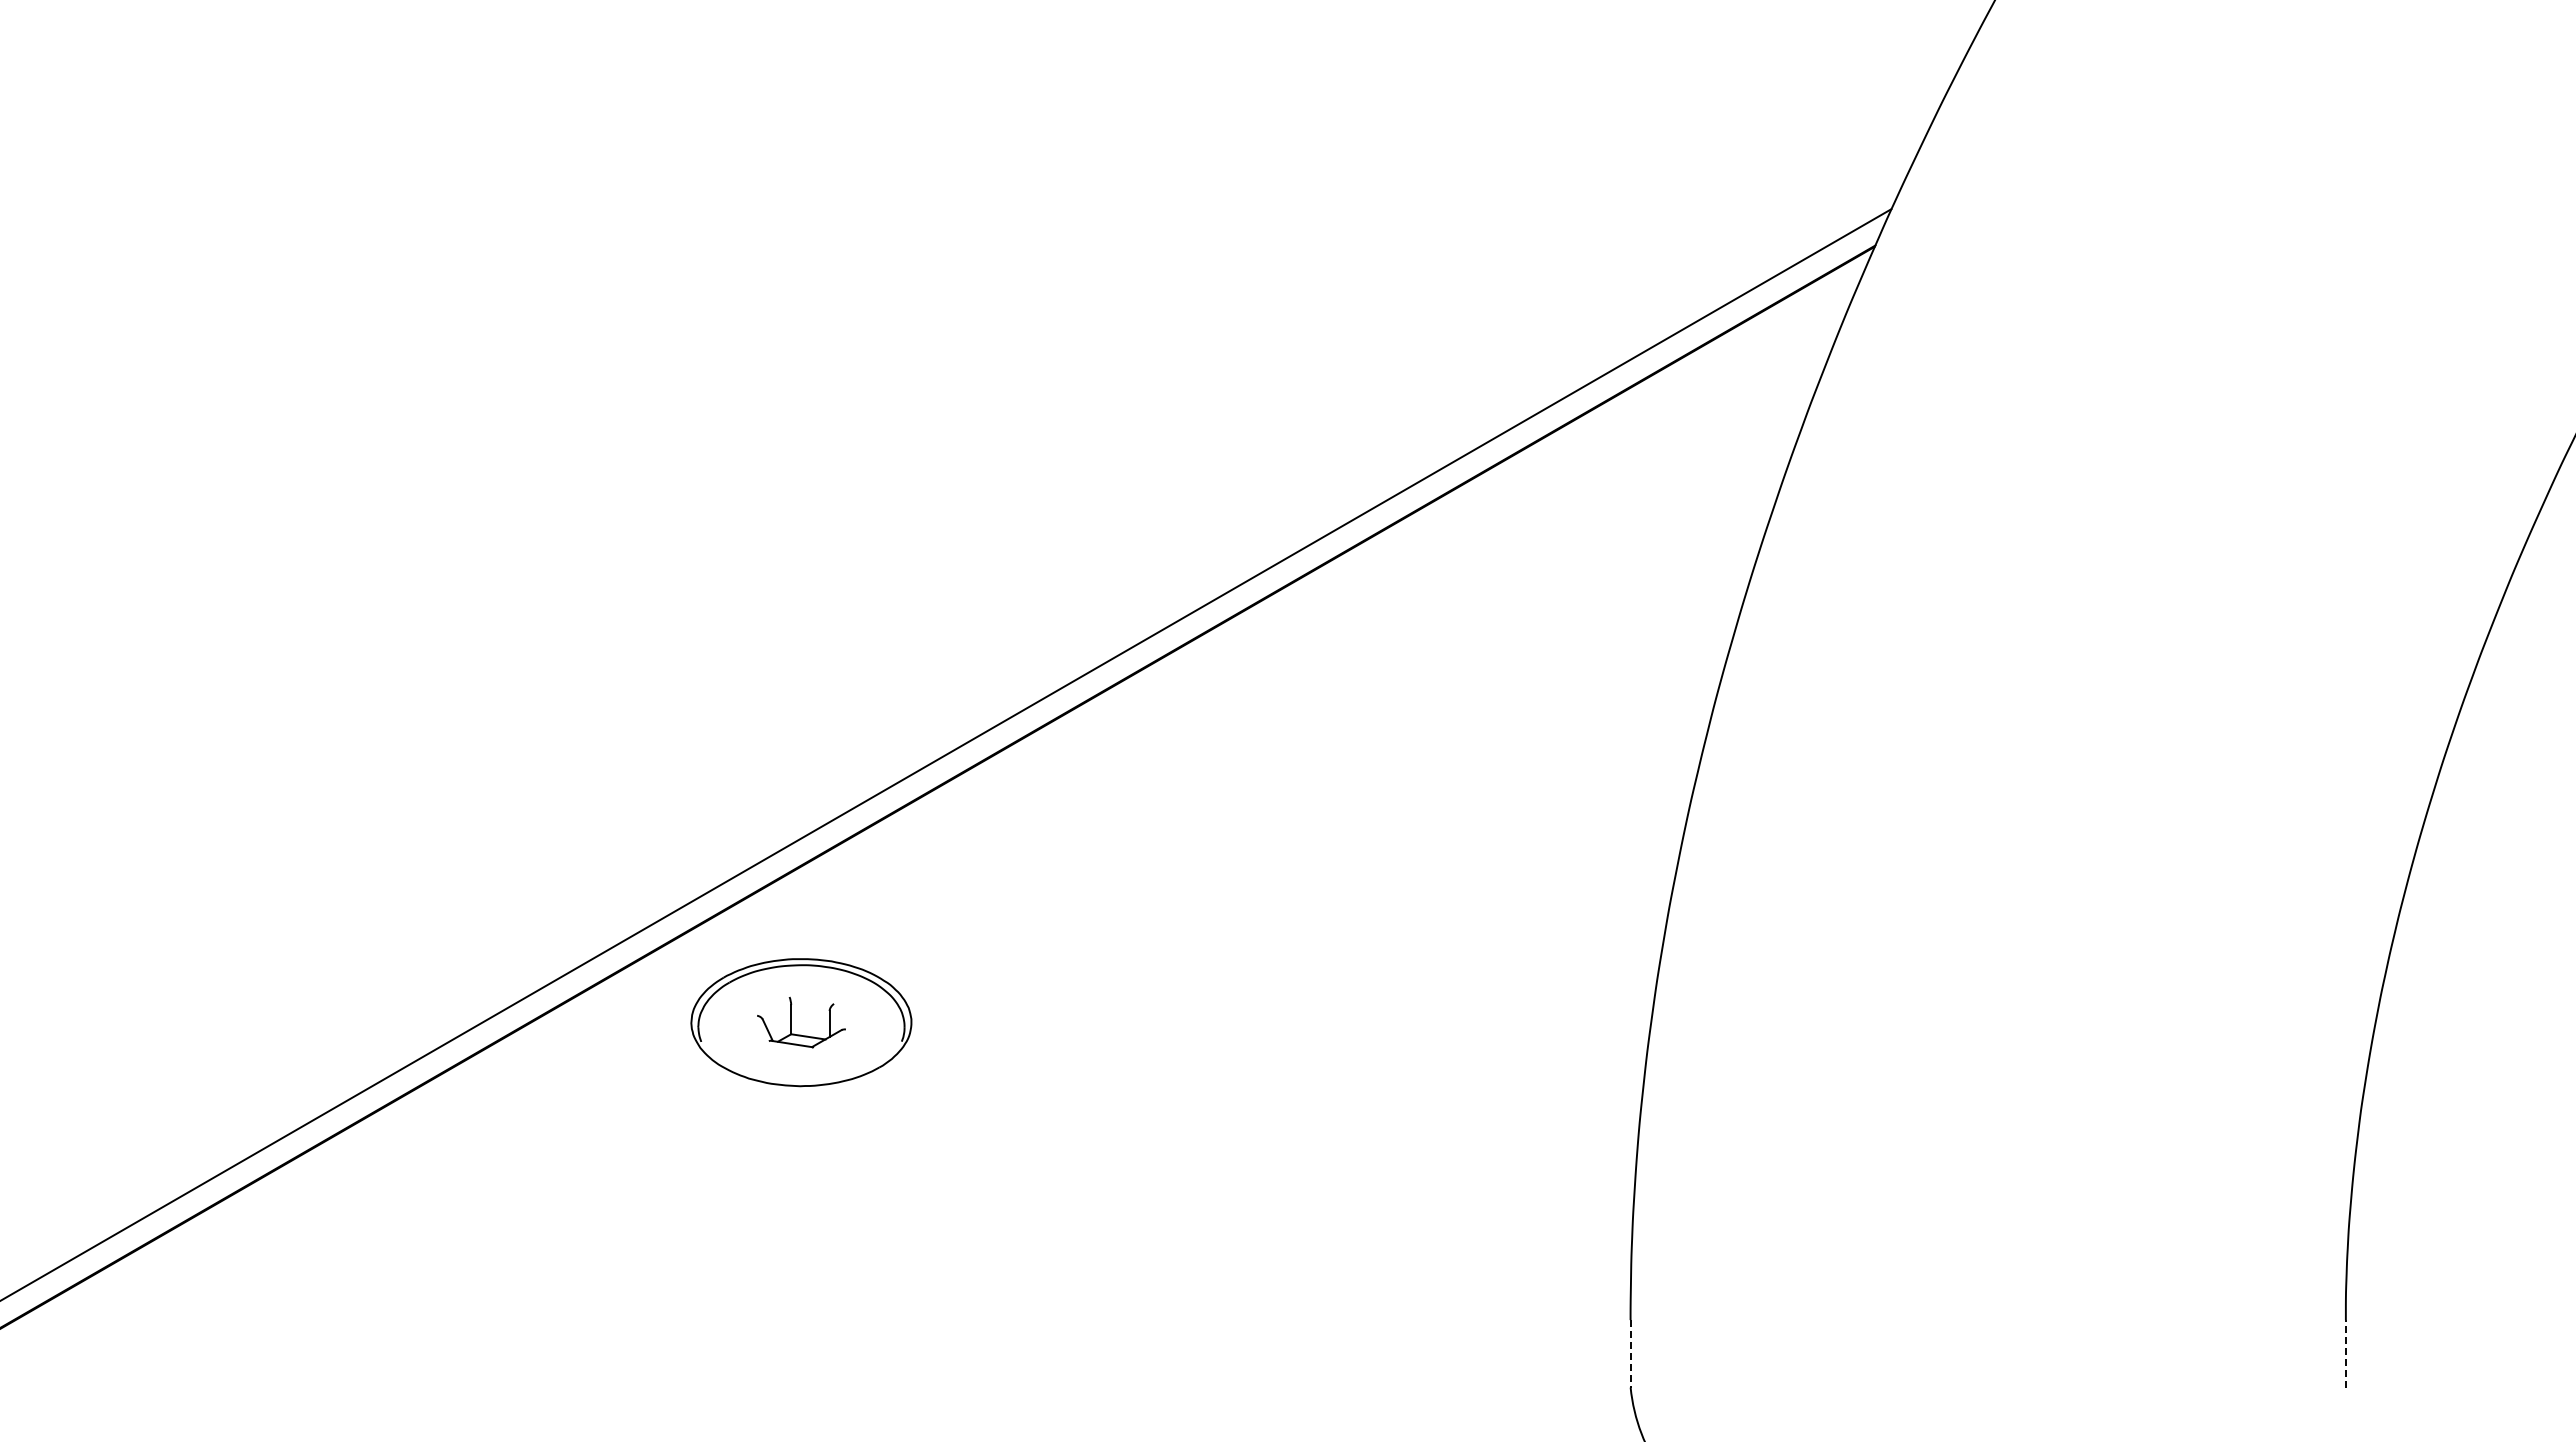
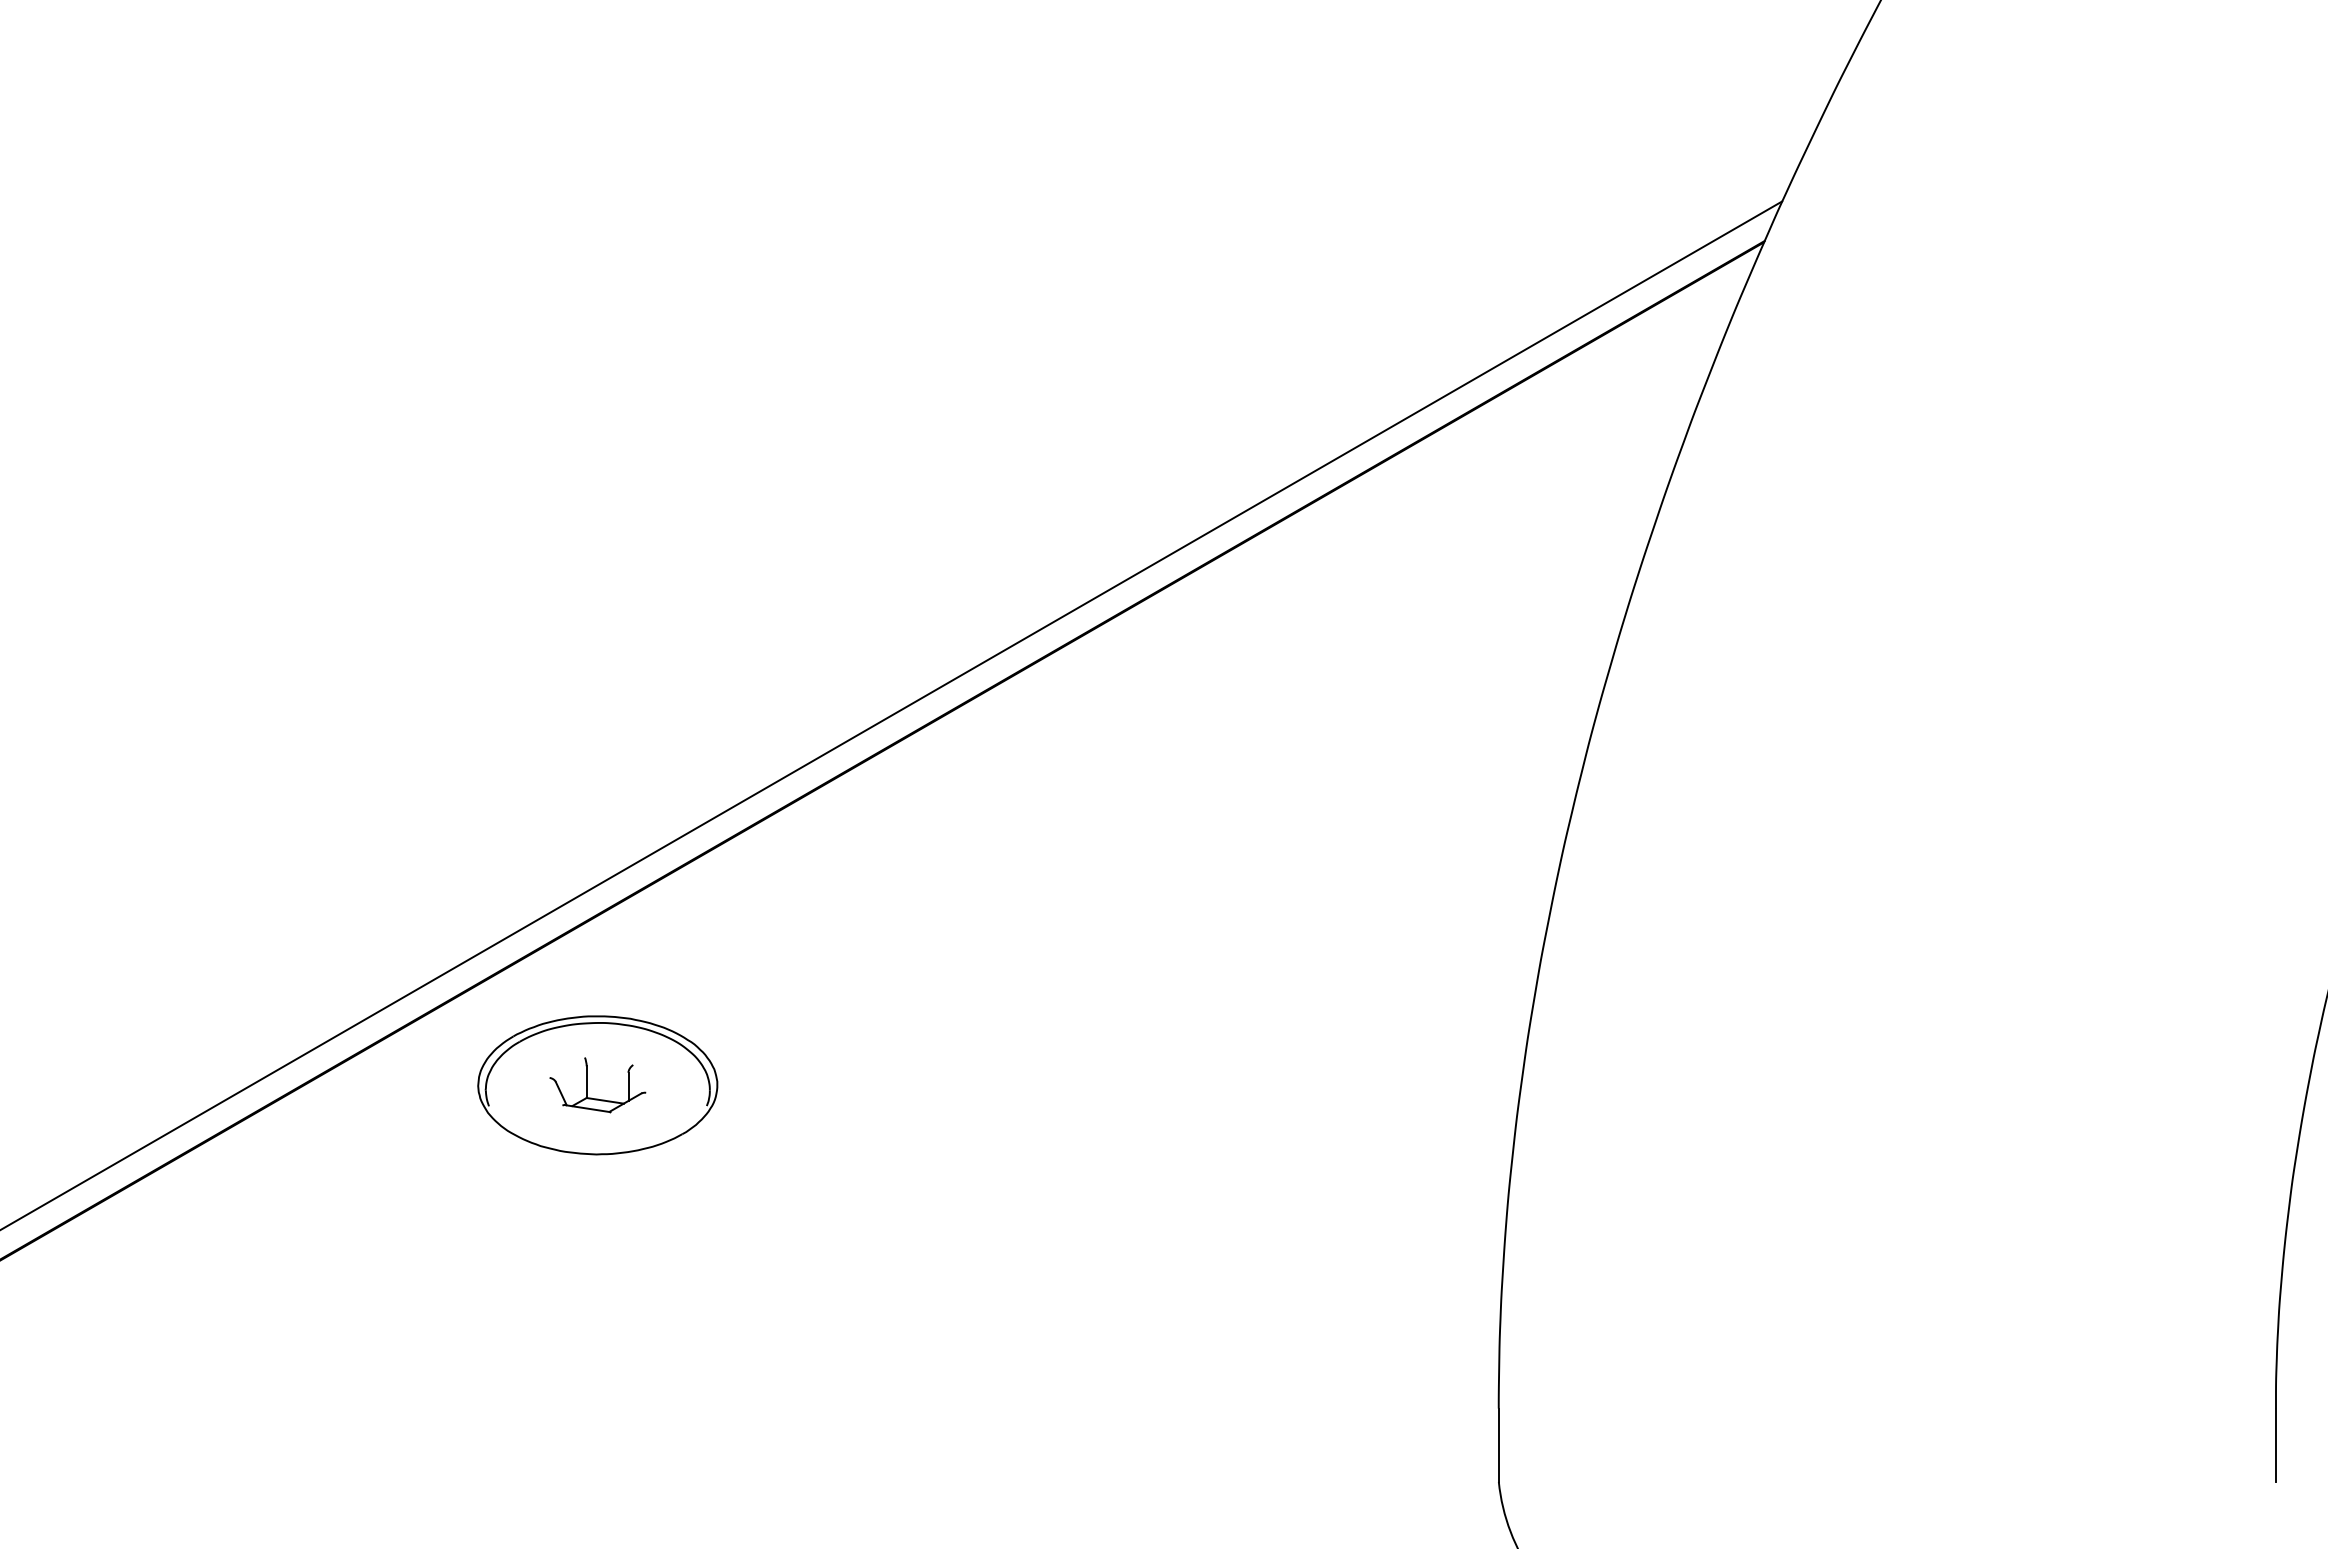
line: (1630, 1353) -> (1498, 1444), dashed -> solid
line: (2345, 1353) -> (2275, 1444), dashed -> solid

